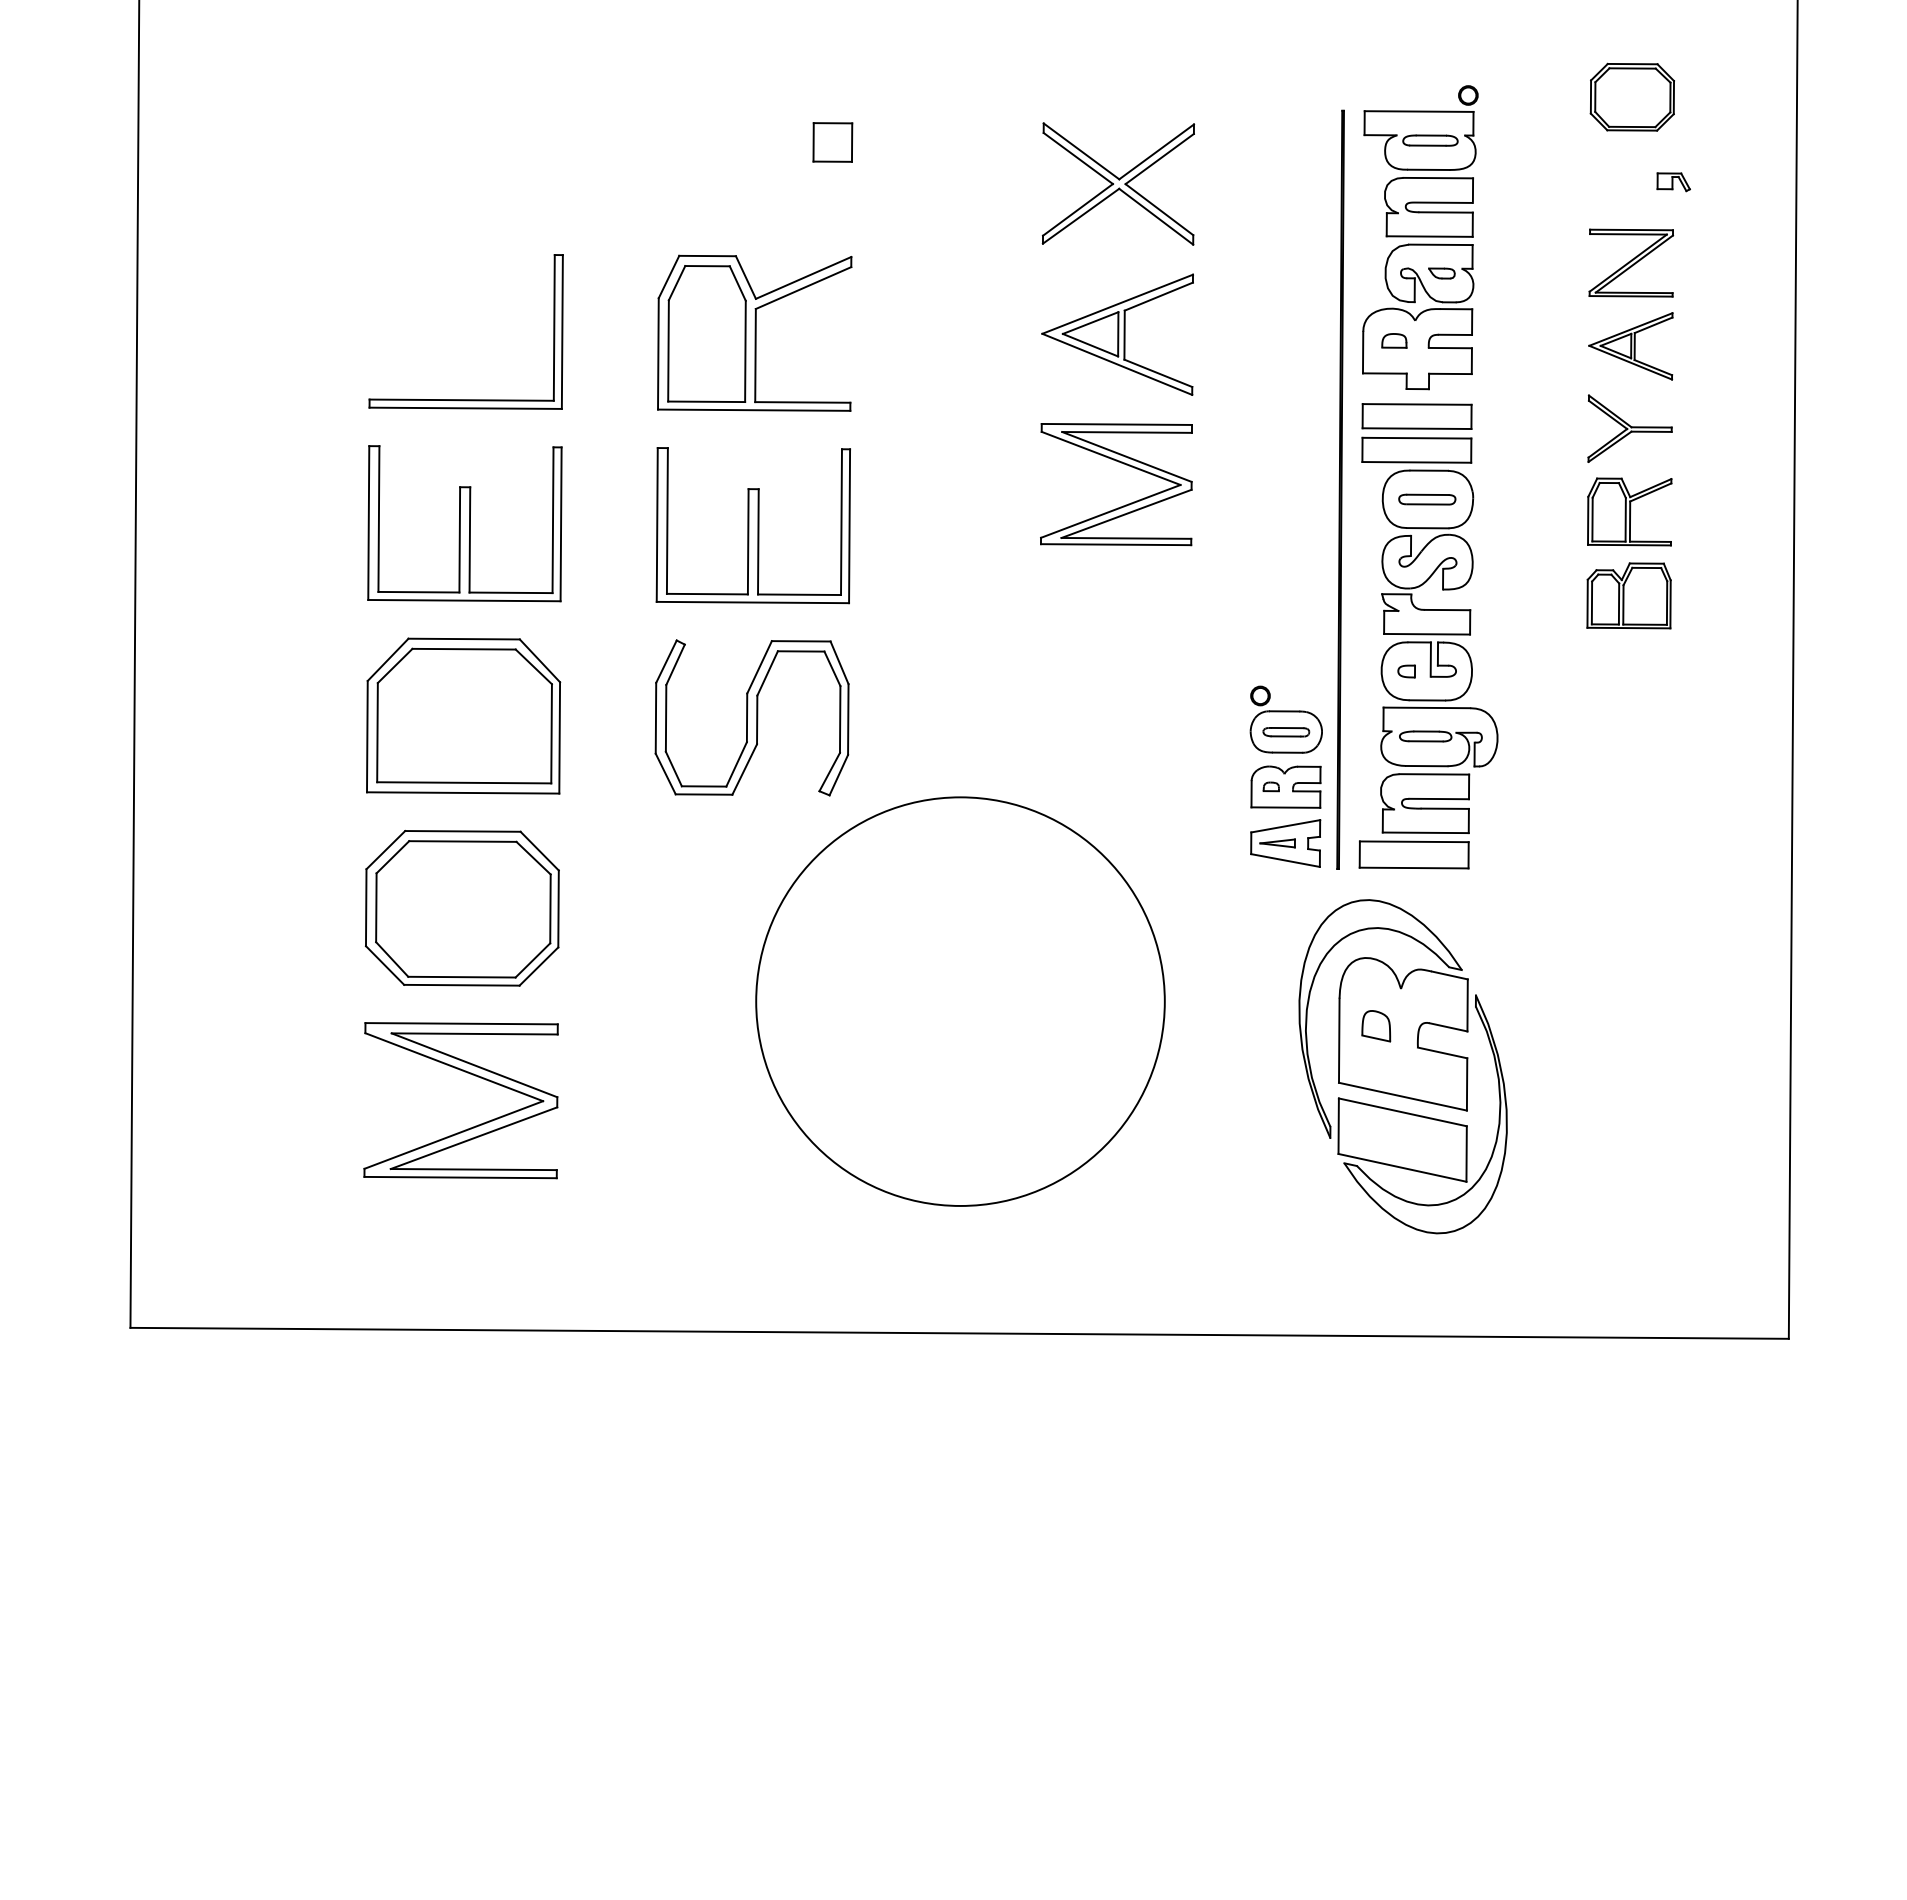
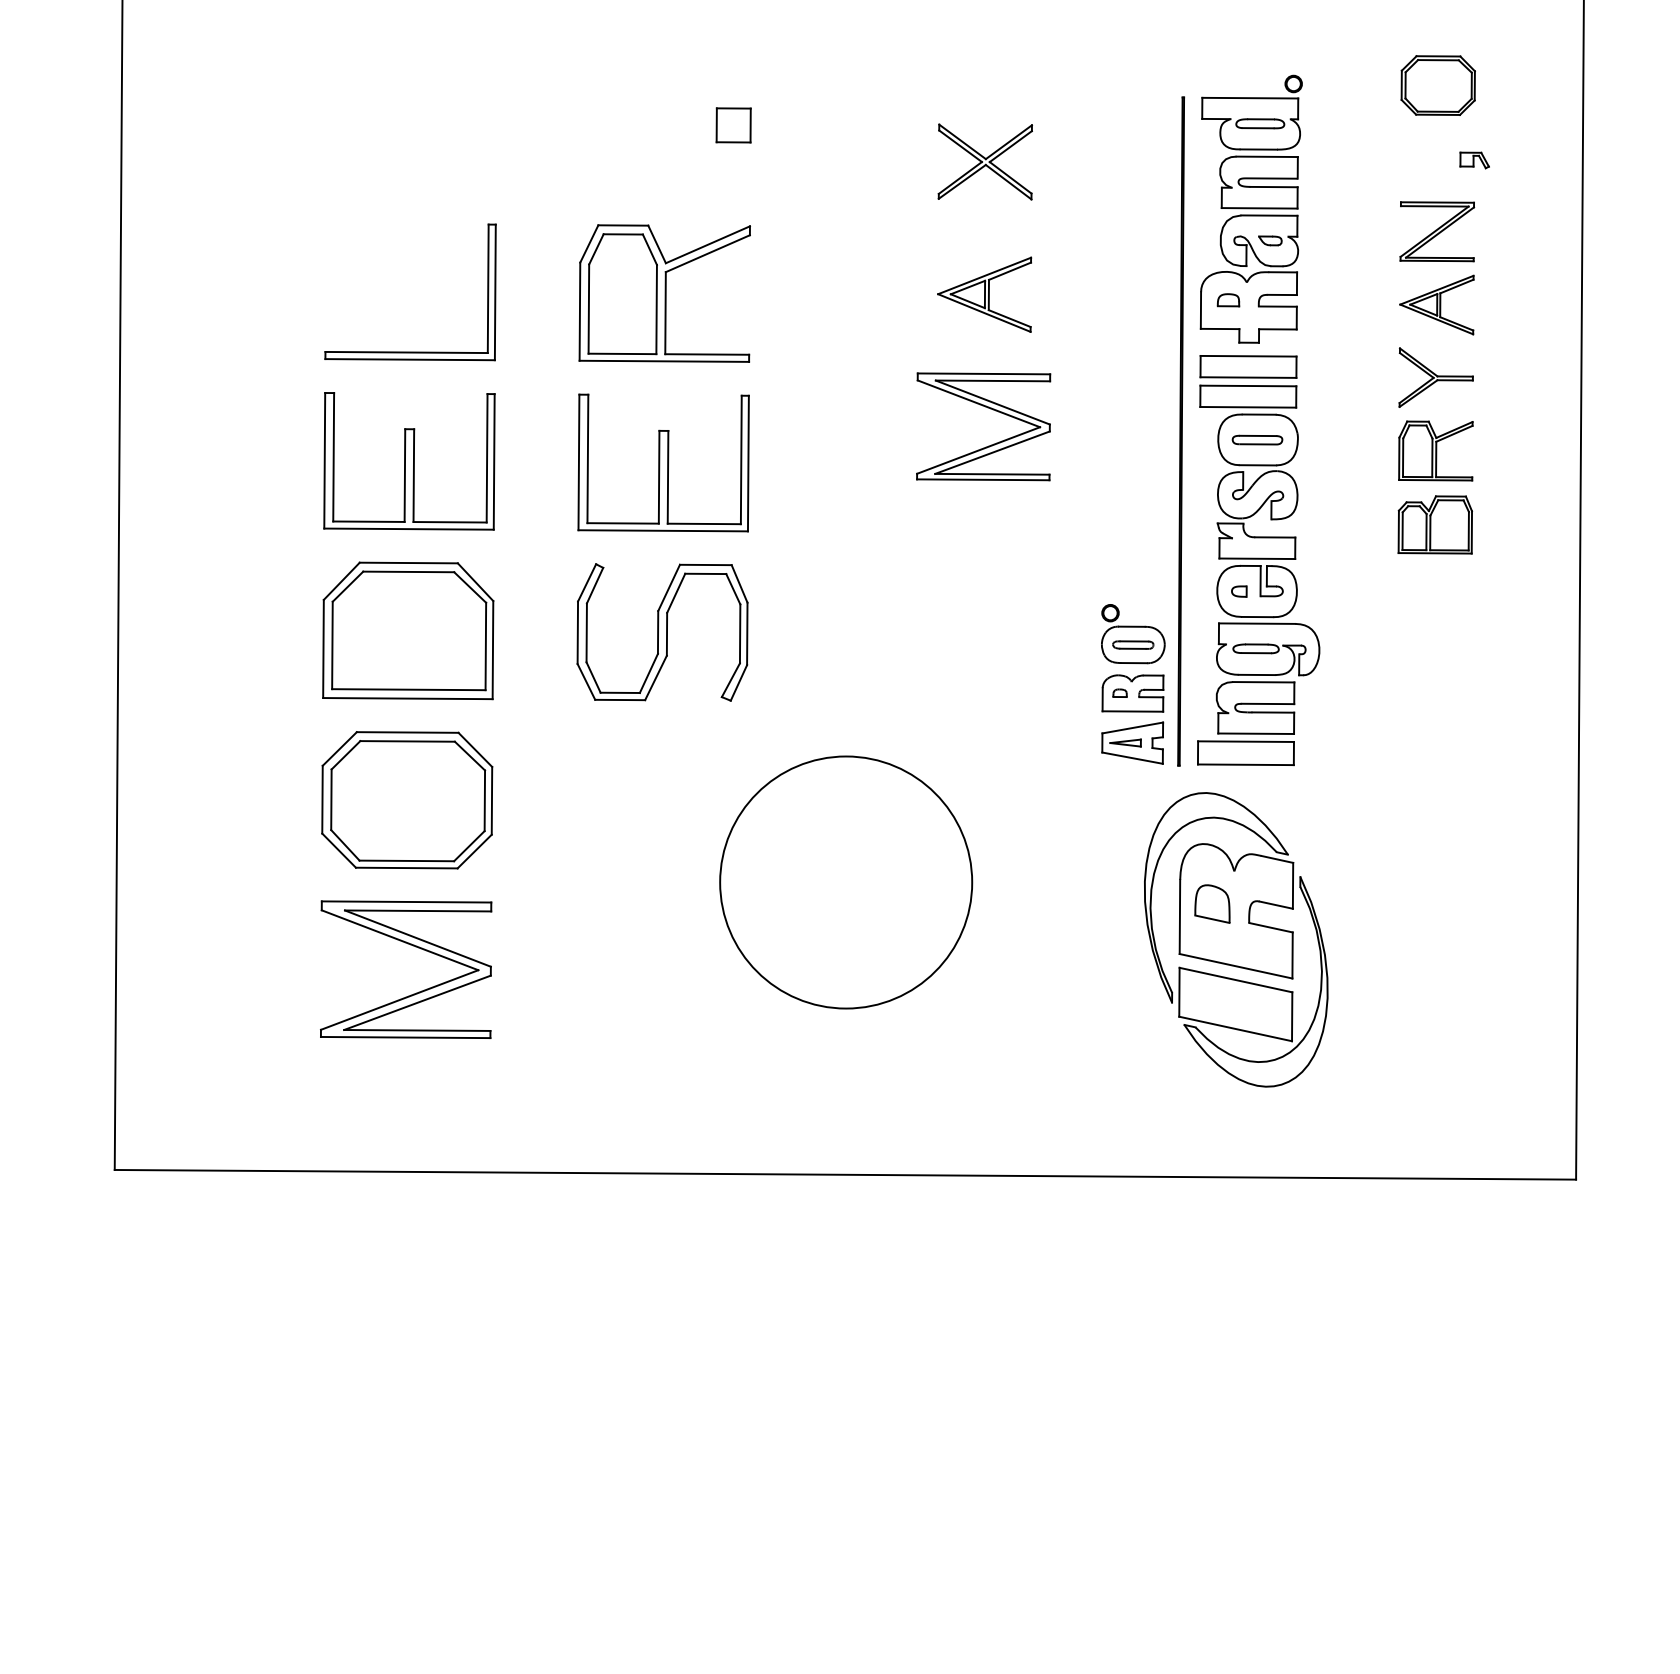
part: (1118, 183) -> (985, 161), size x0.7
part: (1117, 334) -> (984, 294), size x0.7
circle: (960, 1001) -> (846, 882), size x0.7
part: (1376, 1026) -> (1212, 904), size x1.4

